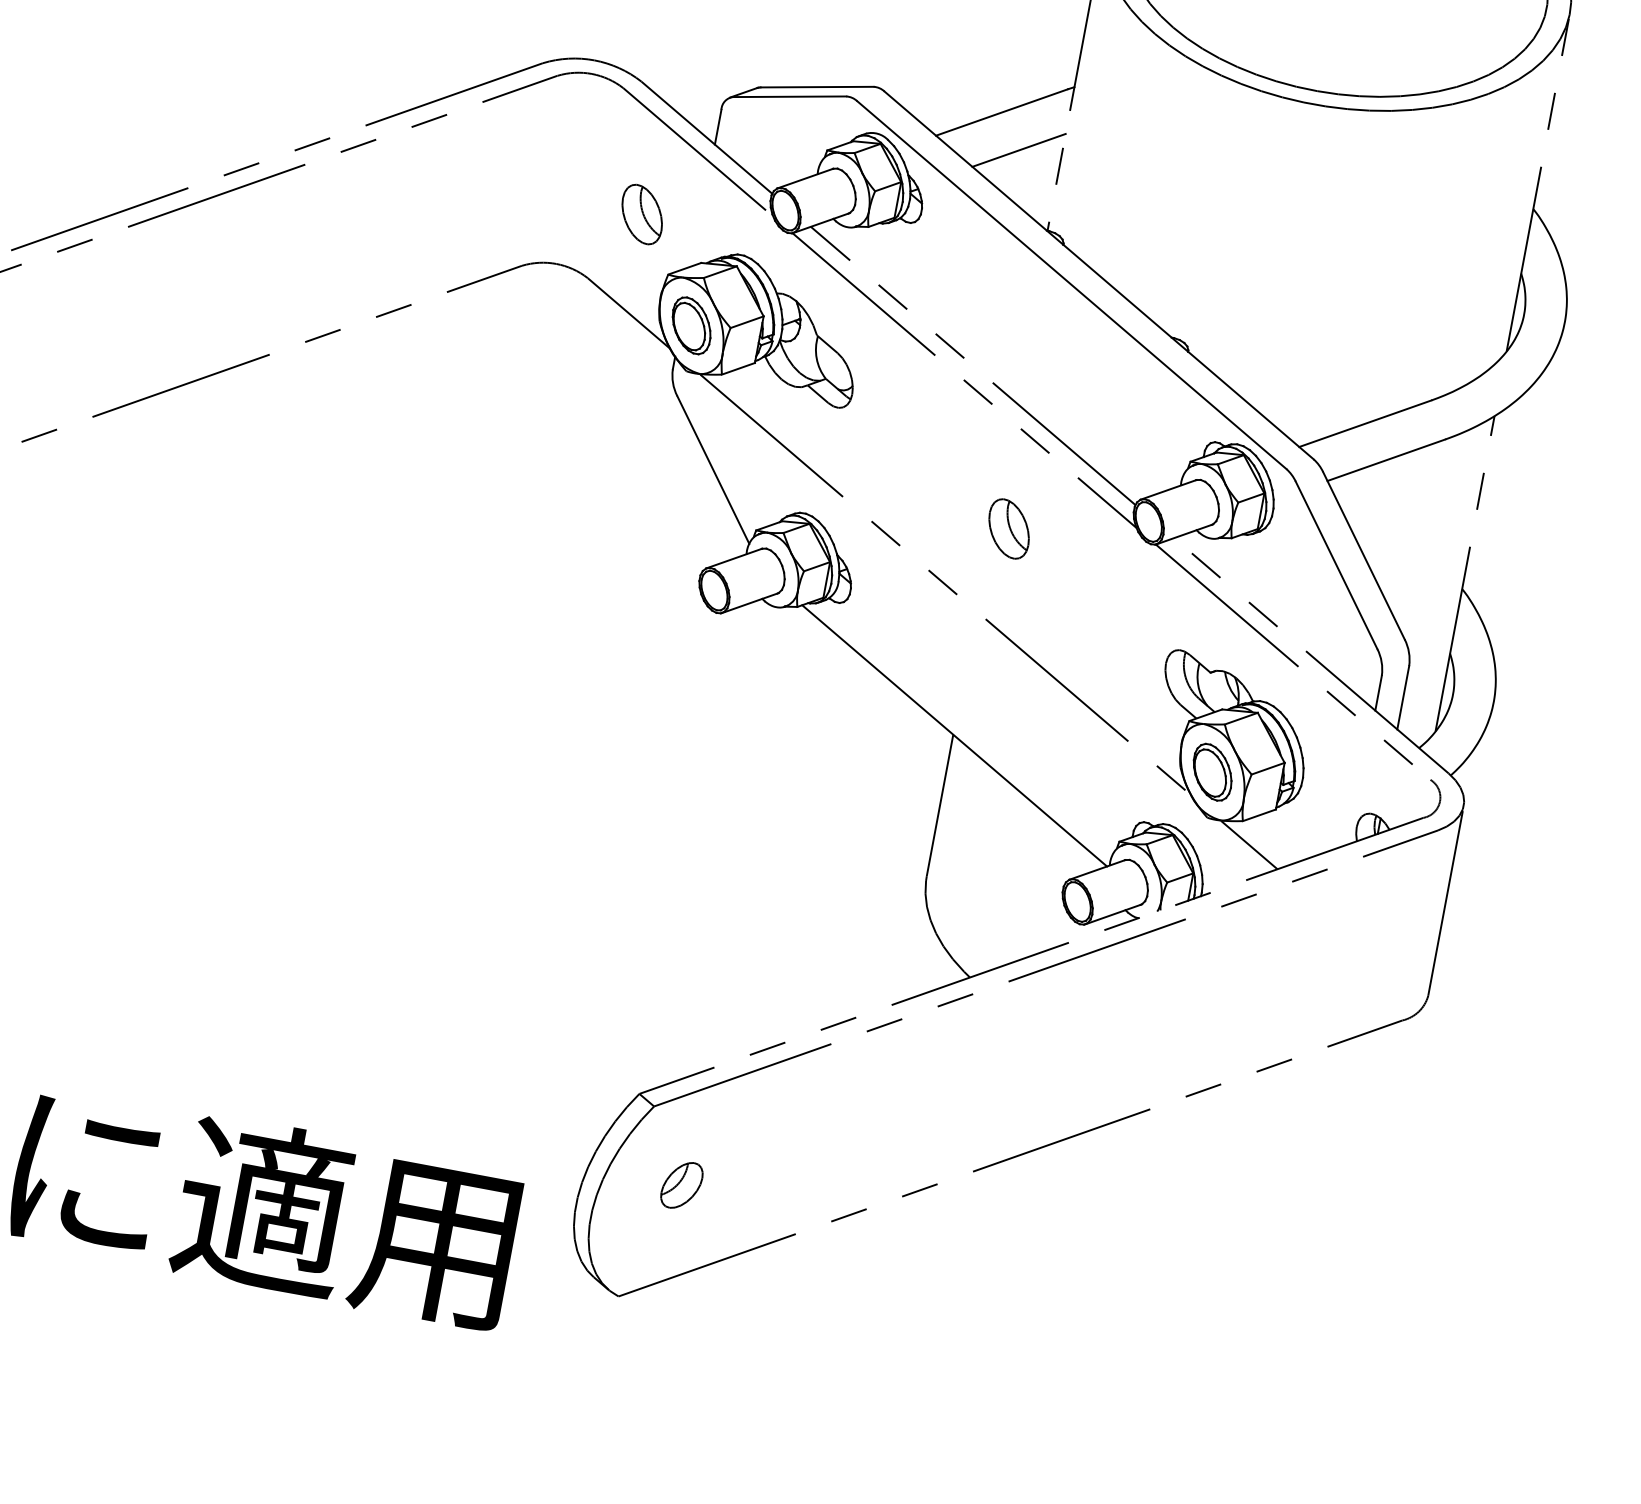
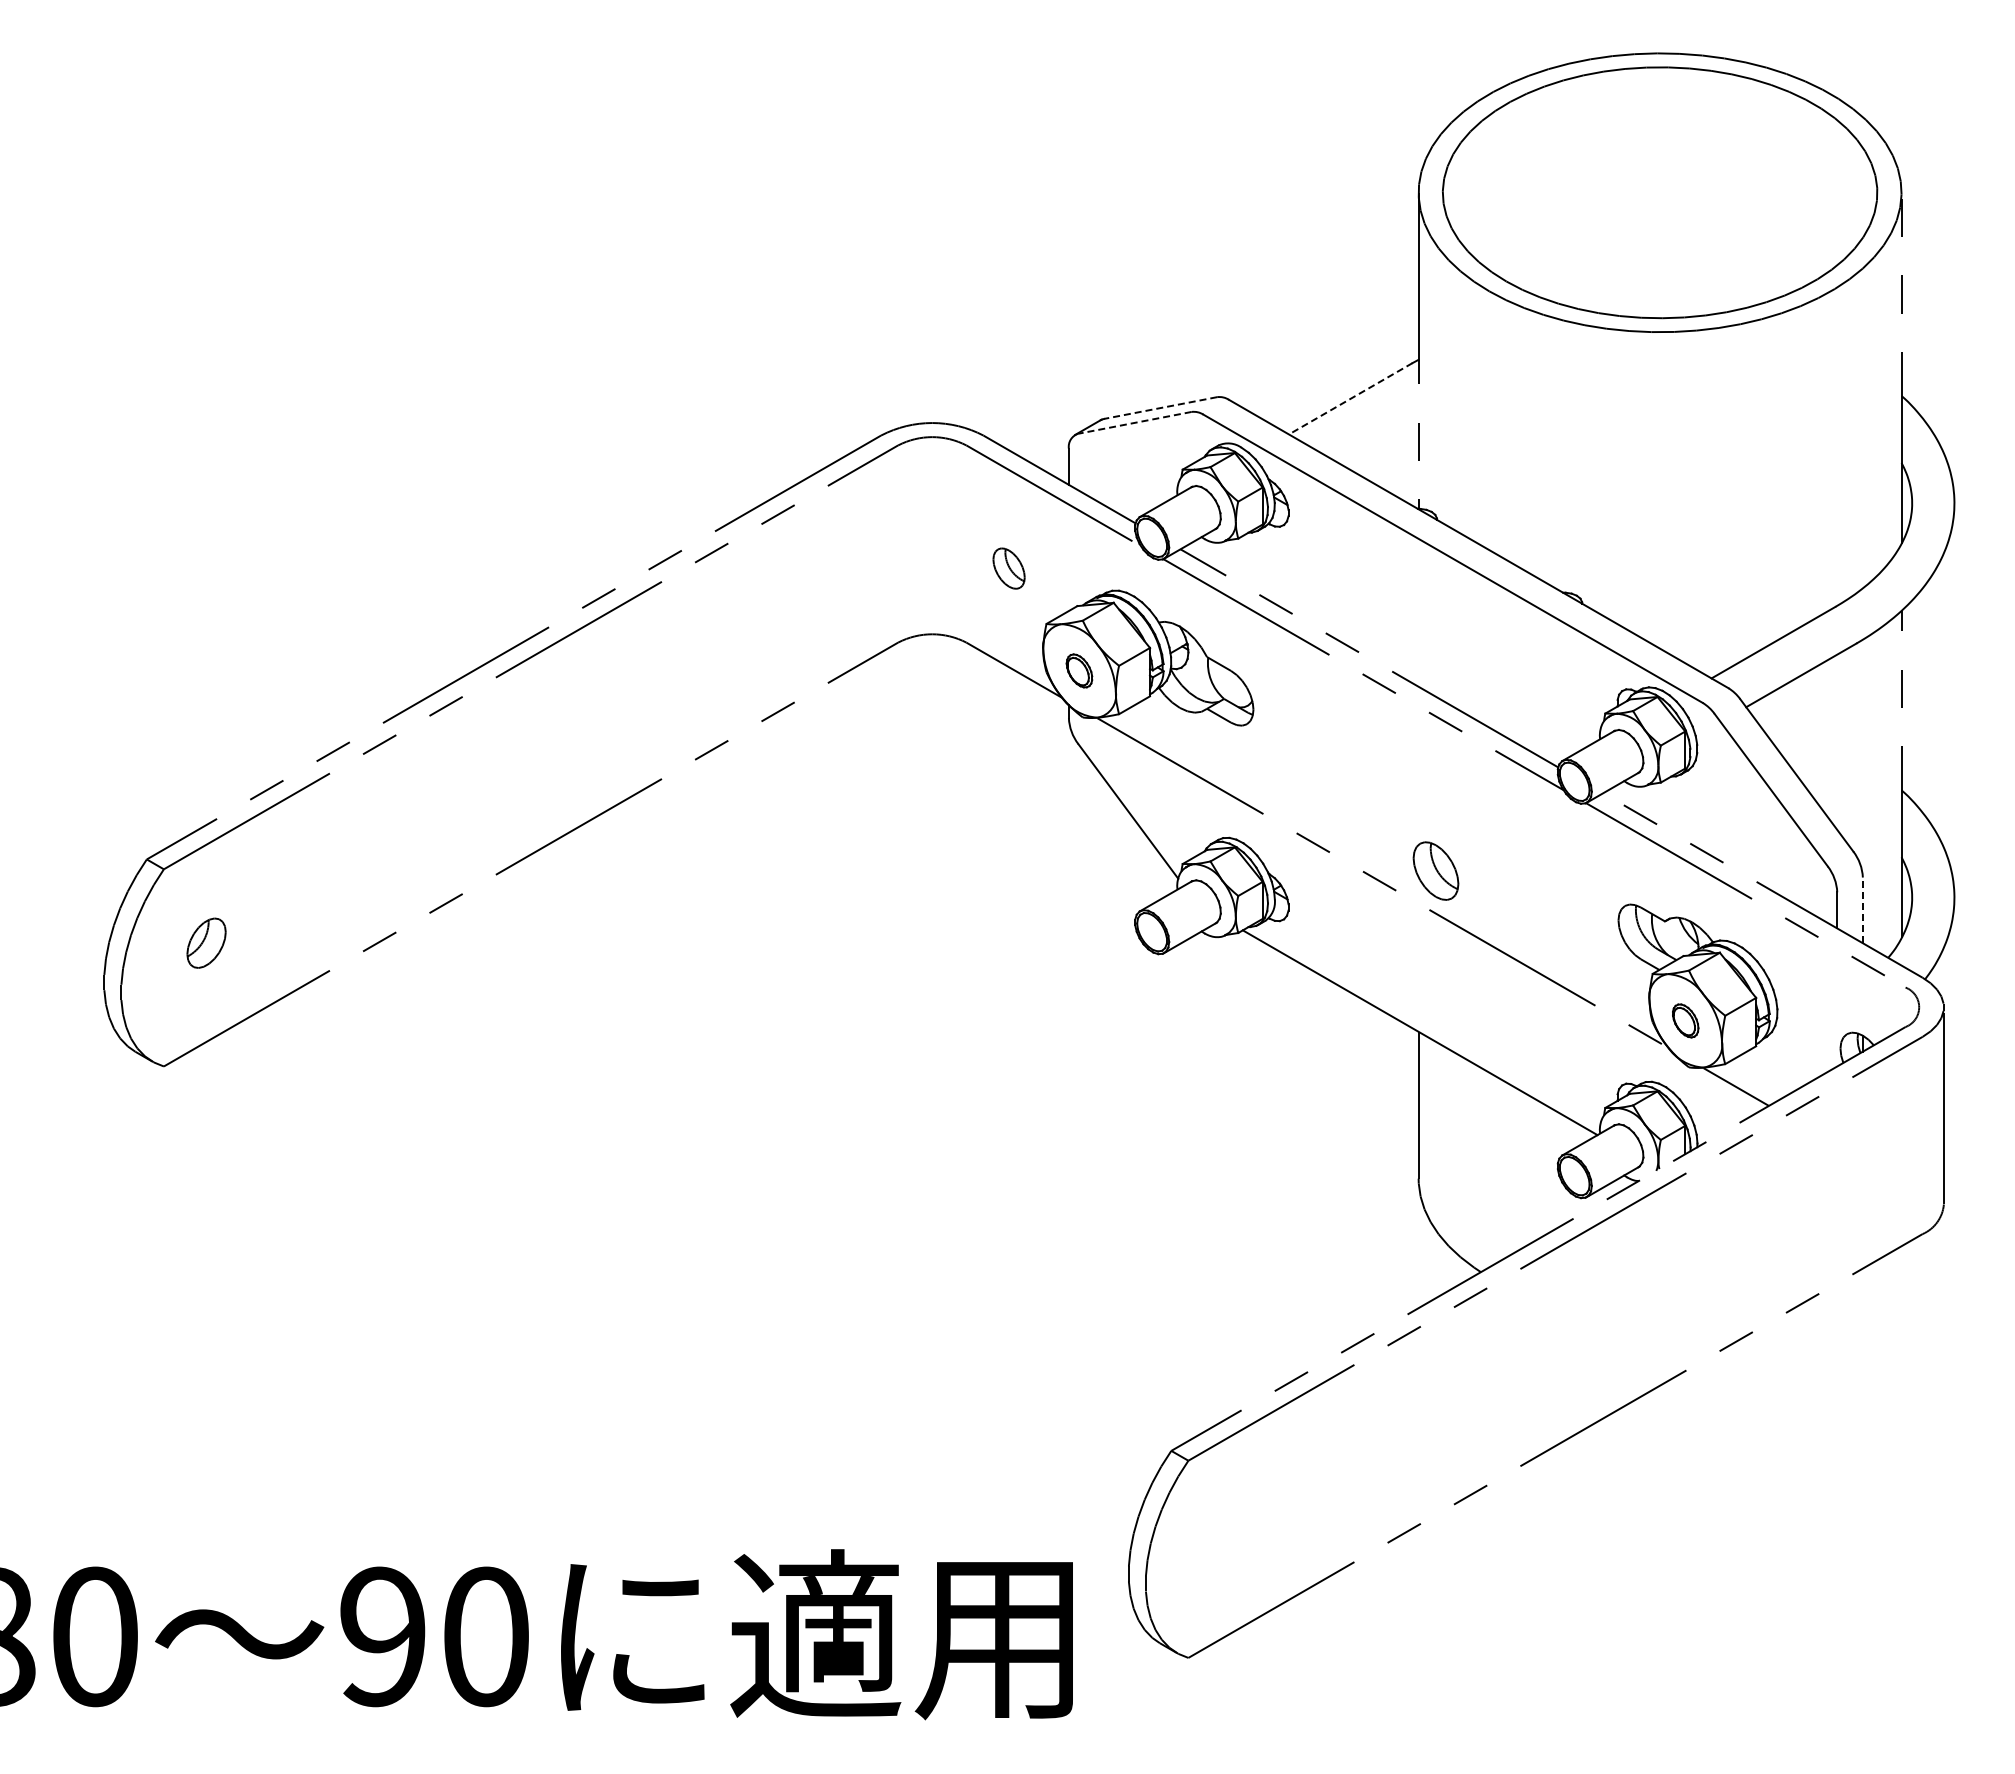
line: (816, 87) -> (1160, 408), solid -> dashed
line: (789, 96) -> (1134, 422), solid -> dashed
line: (1001, 113) -> (1350, 399), solid -> dashed
line: (1018, 150) -> (1374, 433), removed
part: (641, 214) -> (1008, 568), size x0.7
part: (691, 325) -> (1079, 670), size x0.6
part: (1008, 528) -> (1435, 870), moved
line: (1402, 697) -> (1862, 910), solid -> dashed
part: (1212, 771) -> (1685, 1020), size x0.6
part: (682, 1185) -> (1231, 1534), removed

